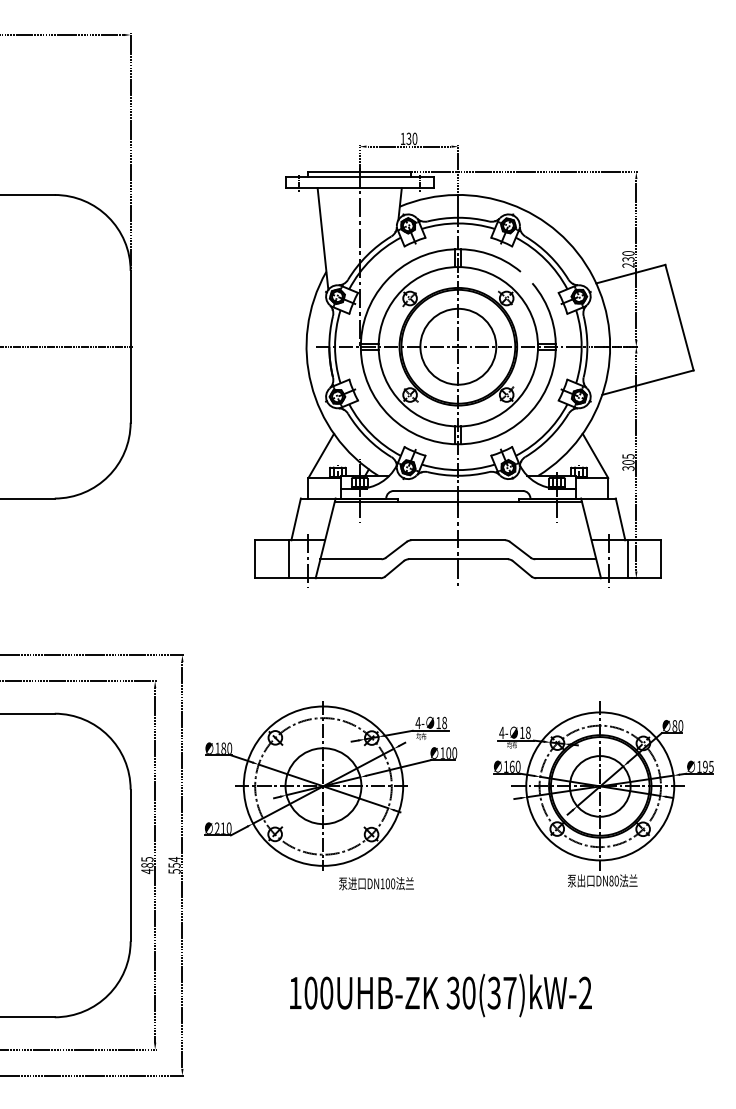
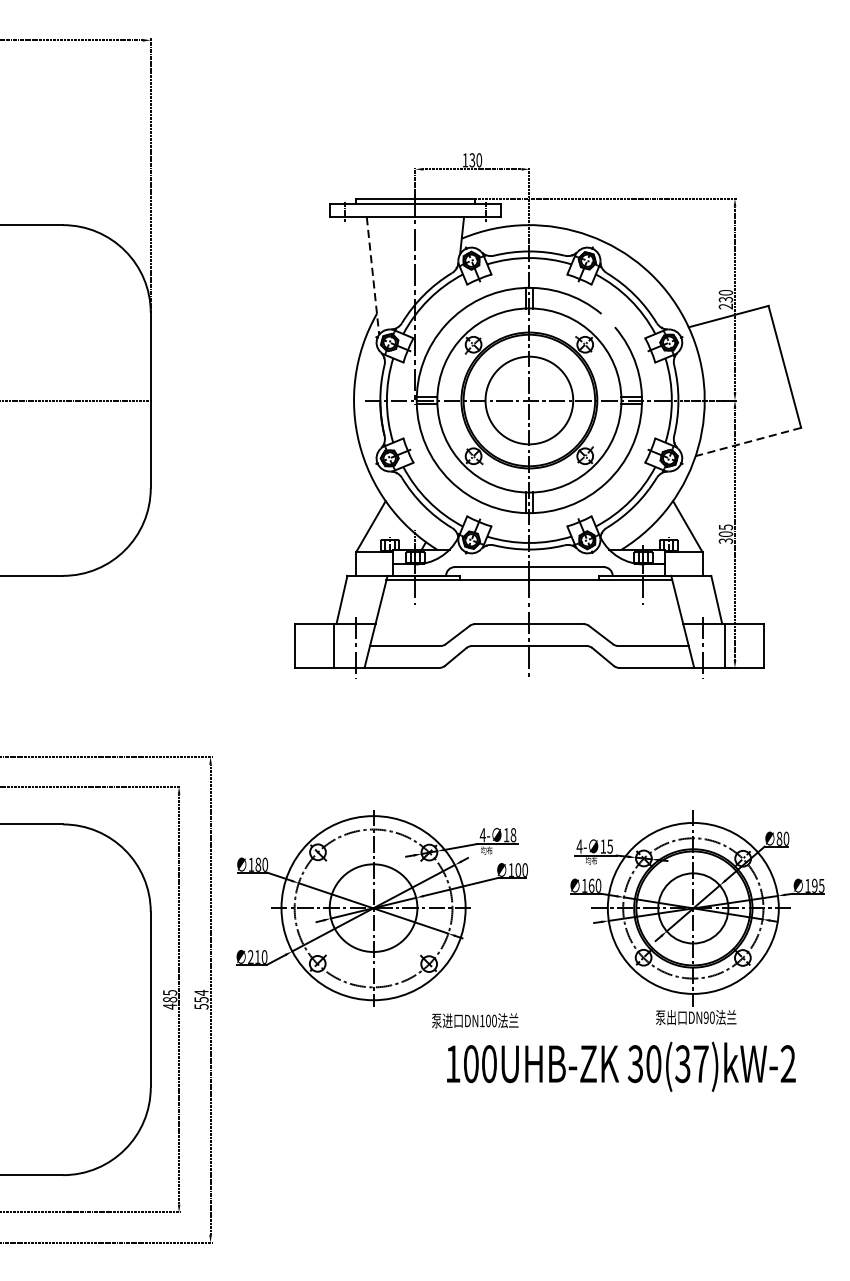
line: (323, 239) -> (373, 276), solid -> dashed
line: (647, 382) -> (747, 441), solid -> dashed
text: (527, 732) -> (609, 846), 18 -> 15
text: (611, 881) -> (706, 1018), DN80 -> DN90
text: (376, 883) -> (475, 1020), moved
text: (440, 995) -> (620, 1066), moved

